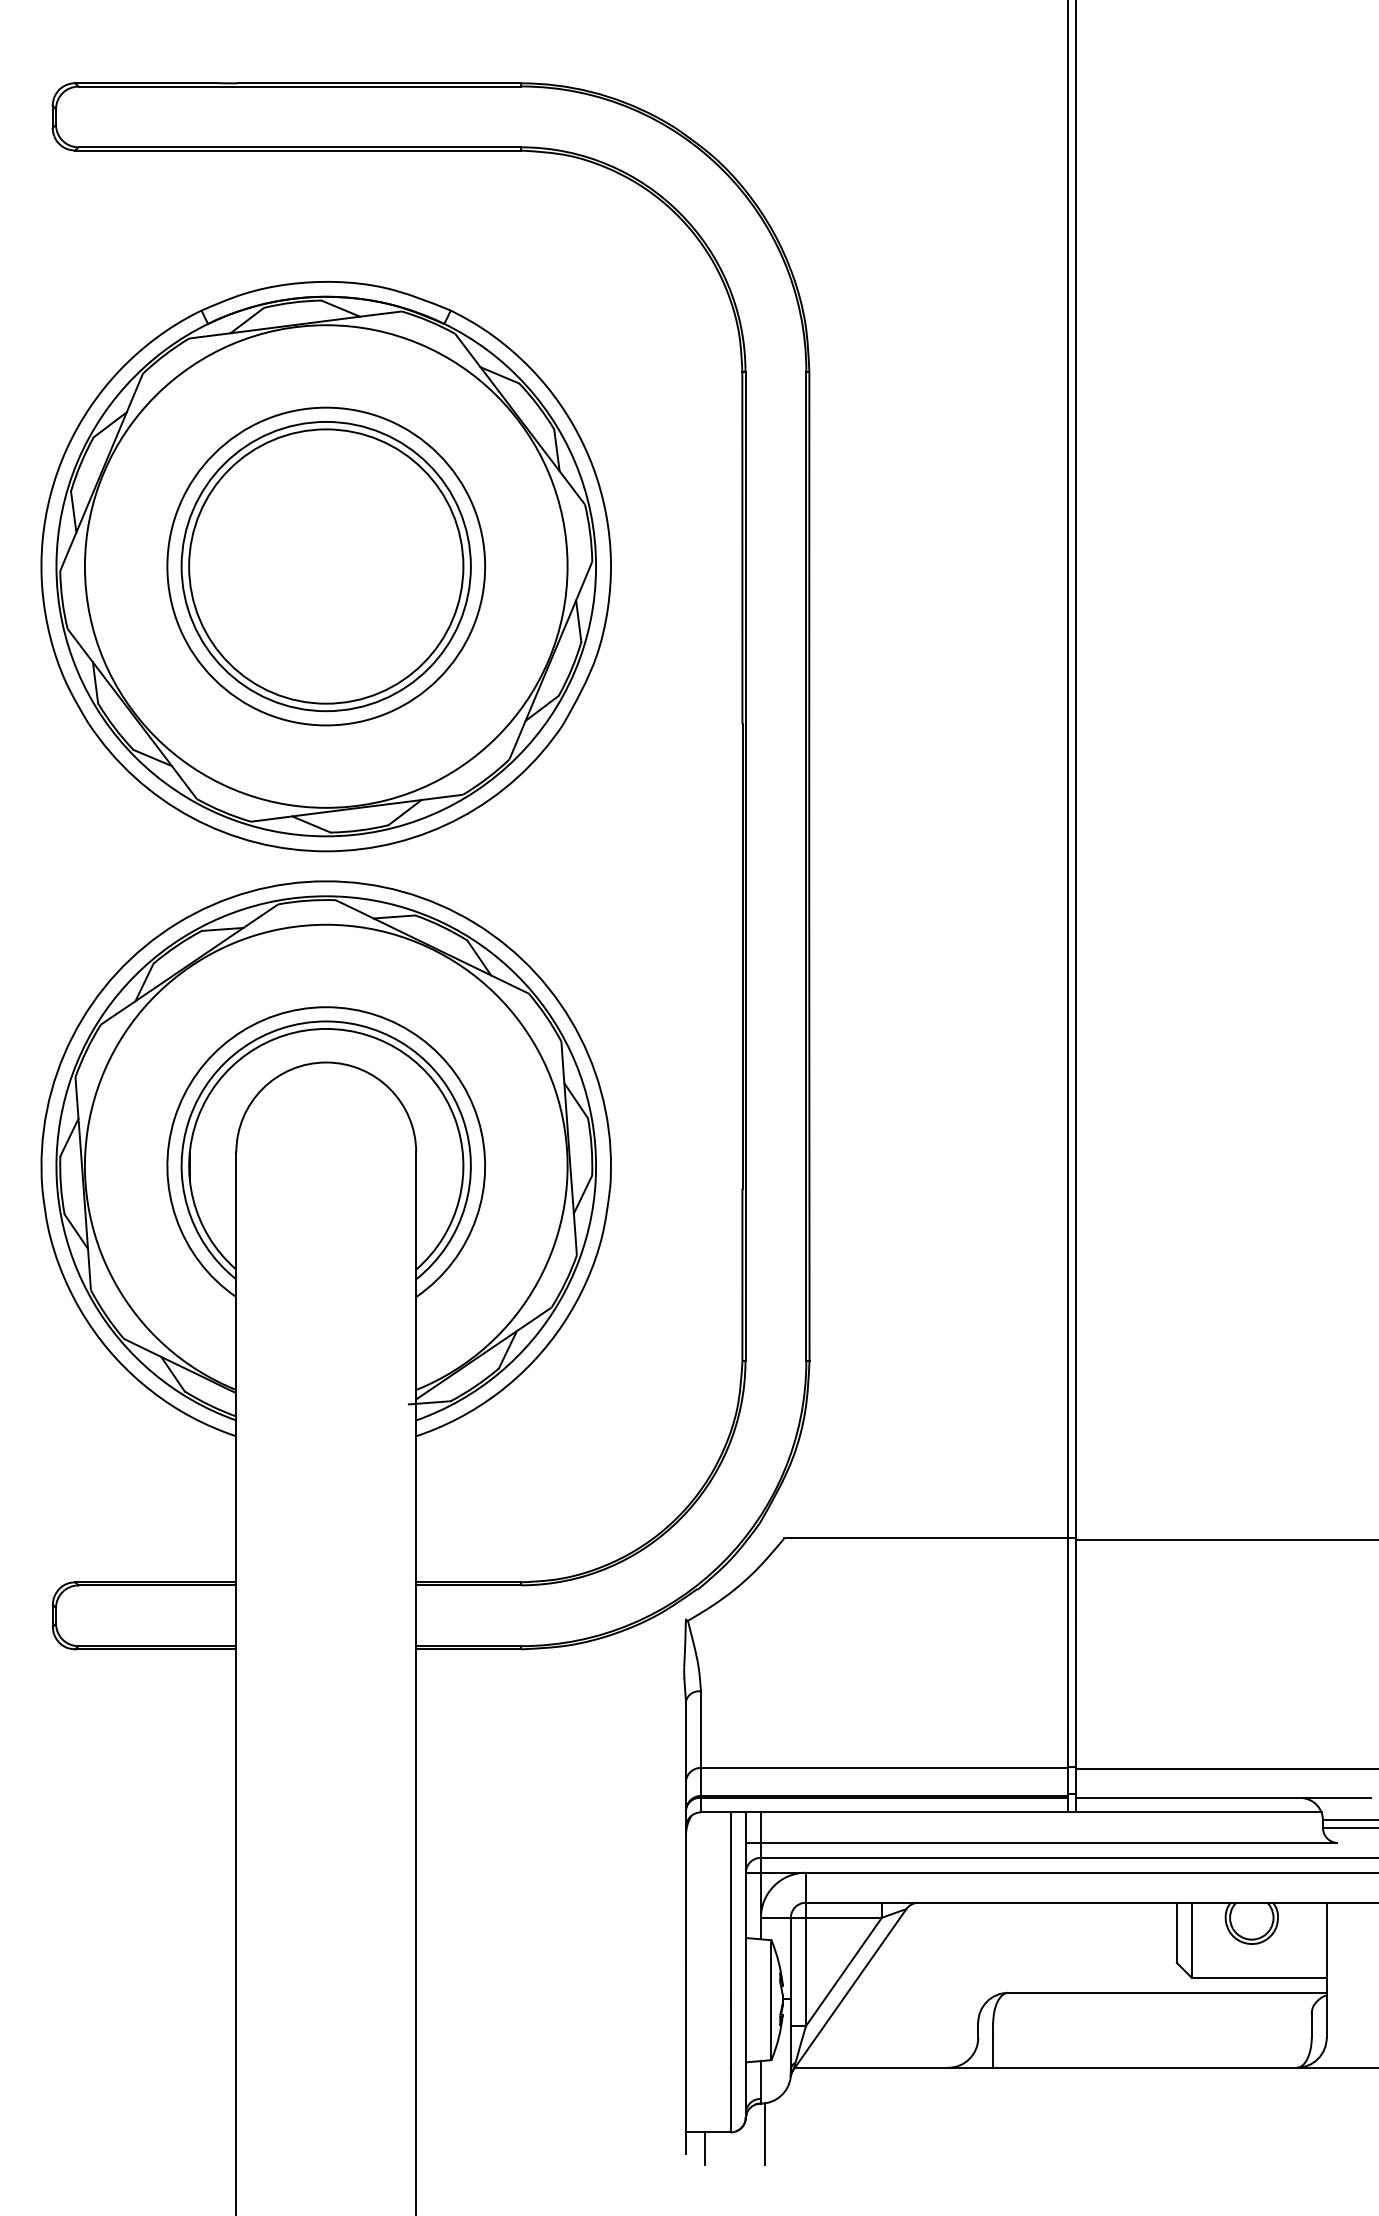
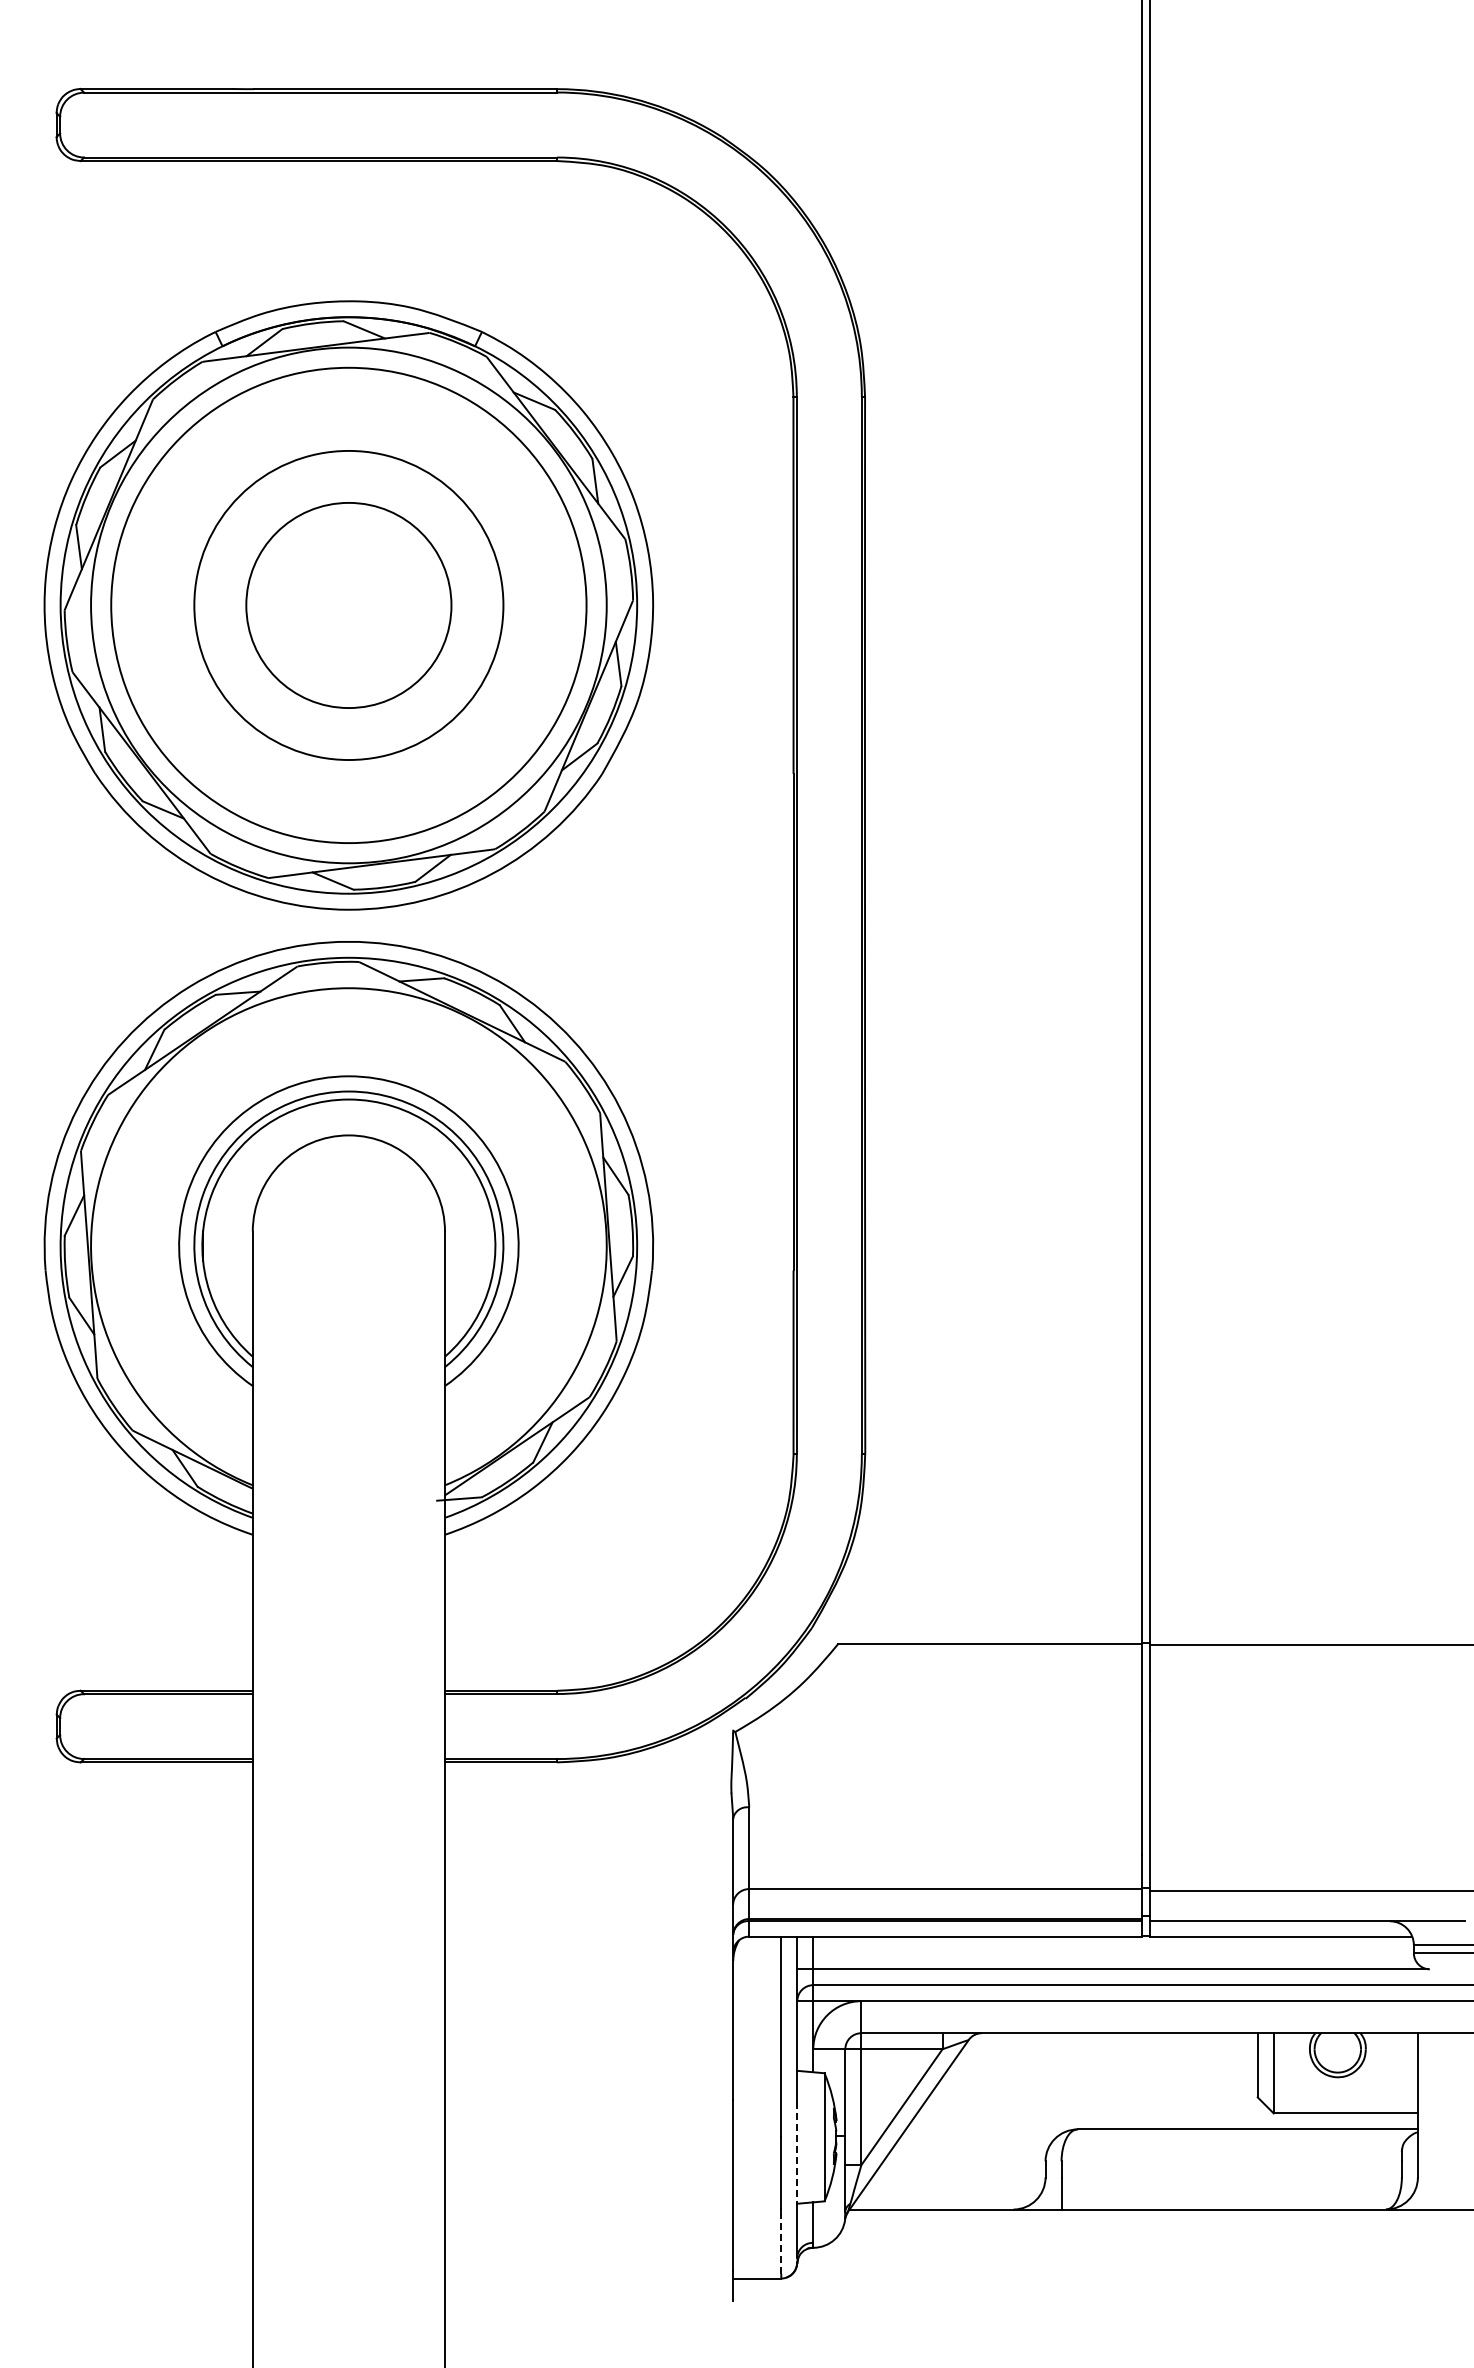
circle: (325, 566) -> (348, 605), size x0.7
circle: (325, 566) -> (348, 605), size x1.4
line: (746, 2014) -> (797, 2152), solid -> dashed
line: (731, 2099) -> (781, 2243), solid -> dashed
line: (764, 2134) -> (817, 2280), removed
line: (704, 2148) -> (753, 2295), removed

